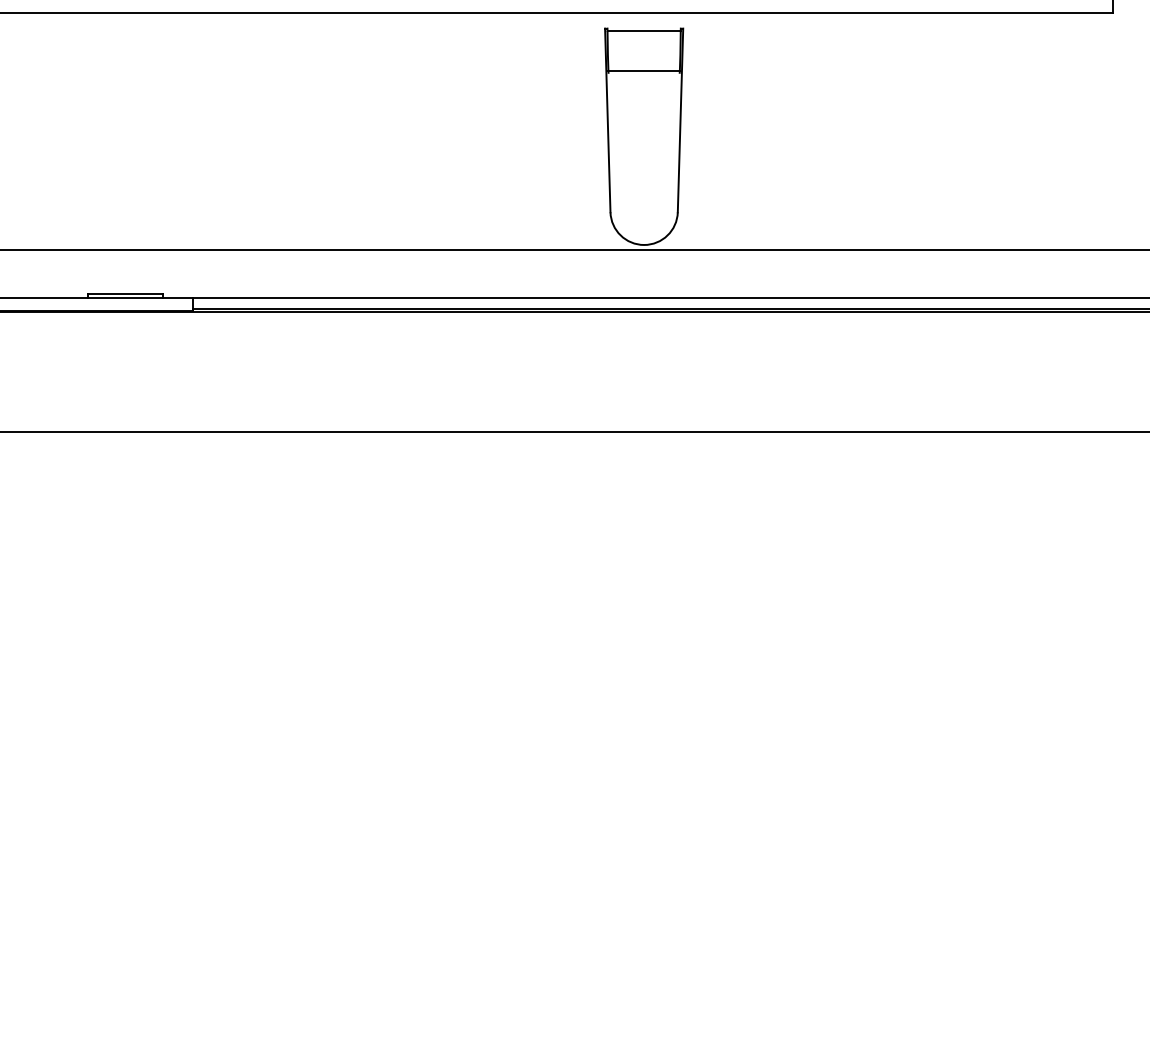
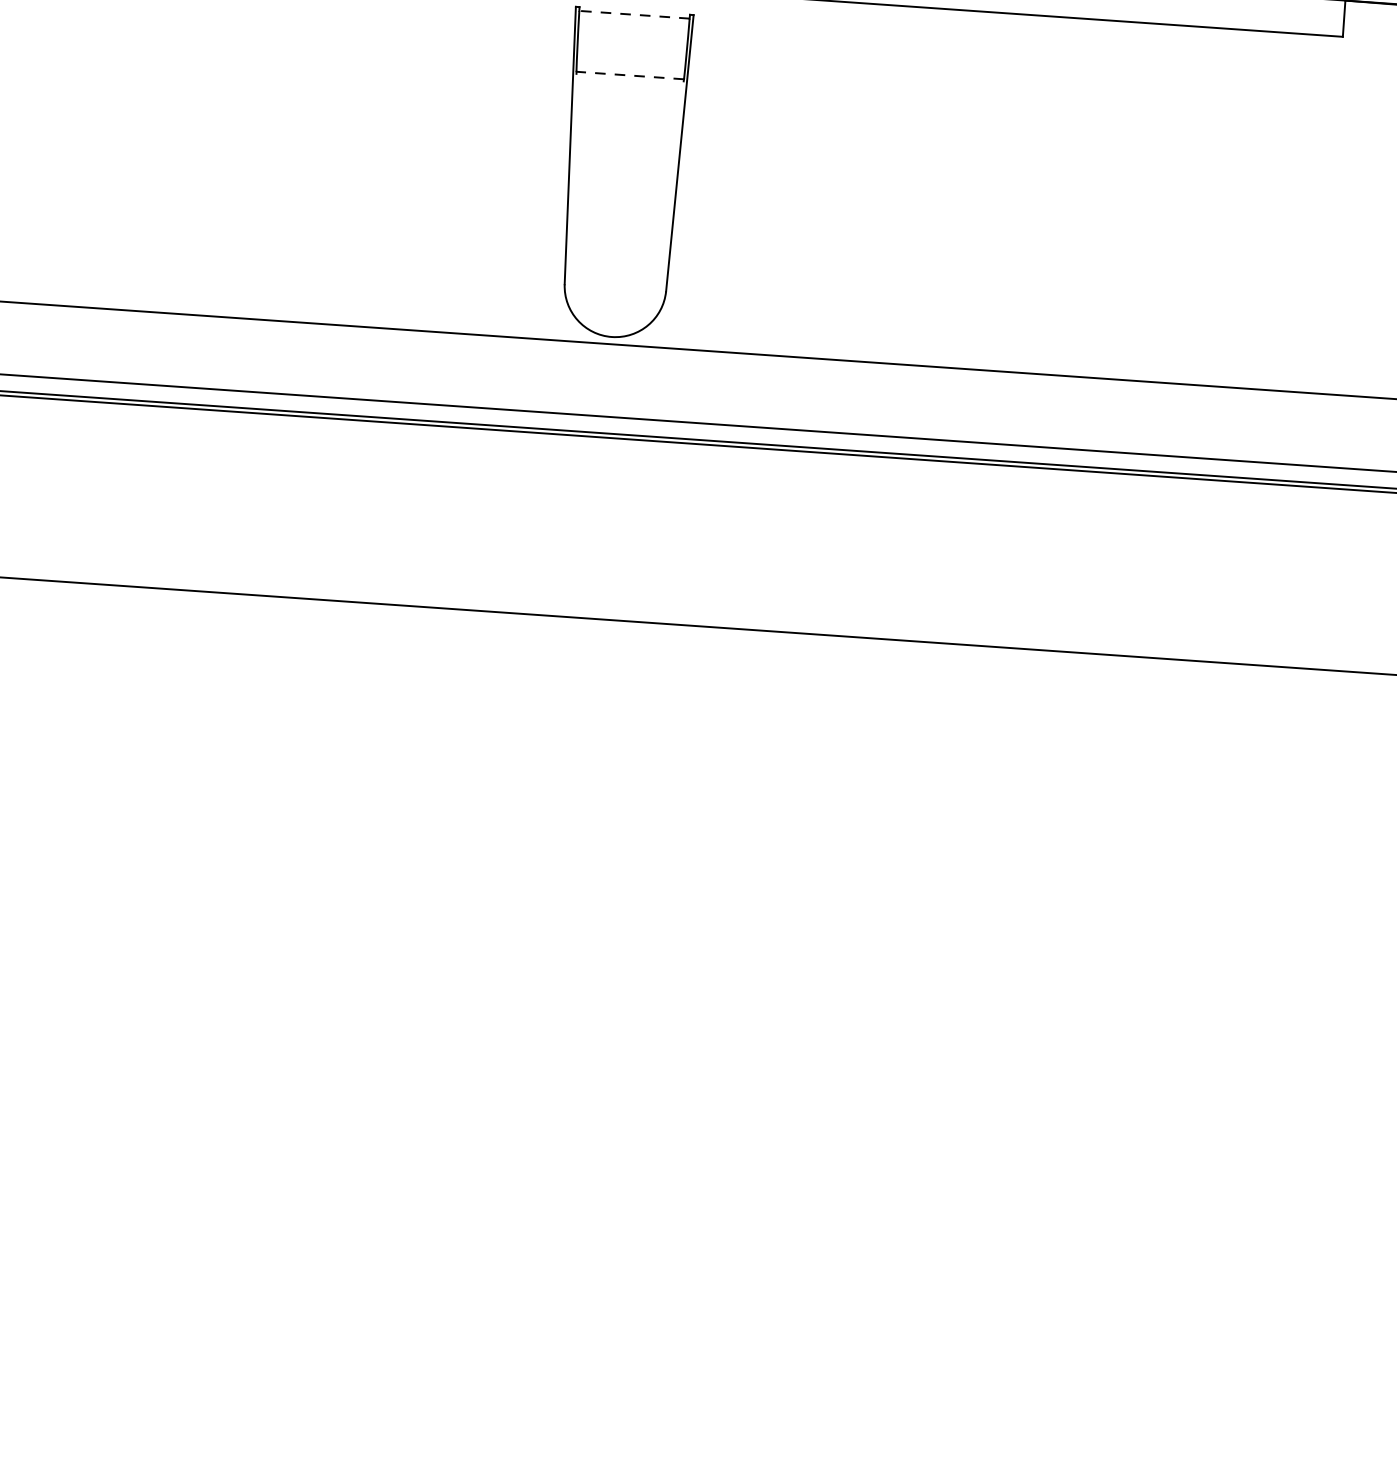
line: (644, 31) -> (634, 15), solid -> dashed
line: (644, 71) -> (630, 75), solid -> dashed

